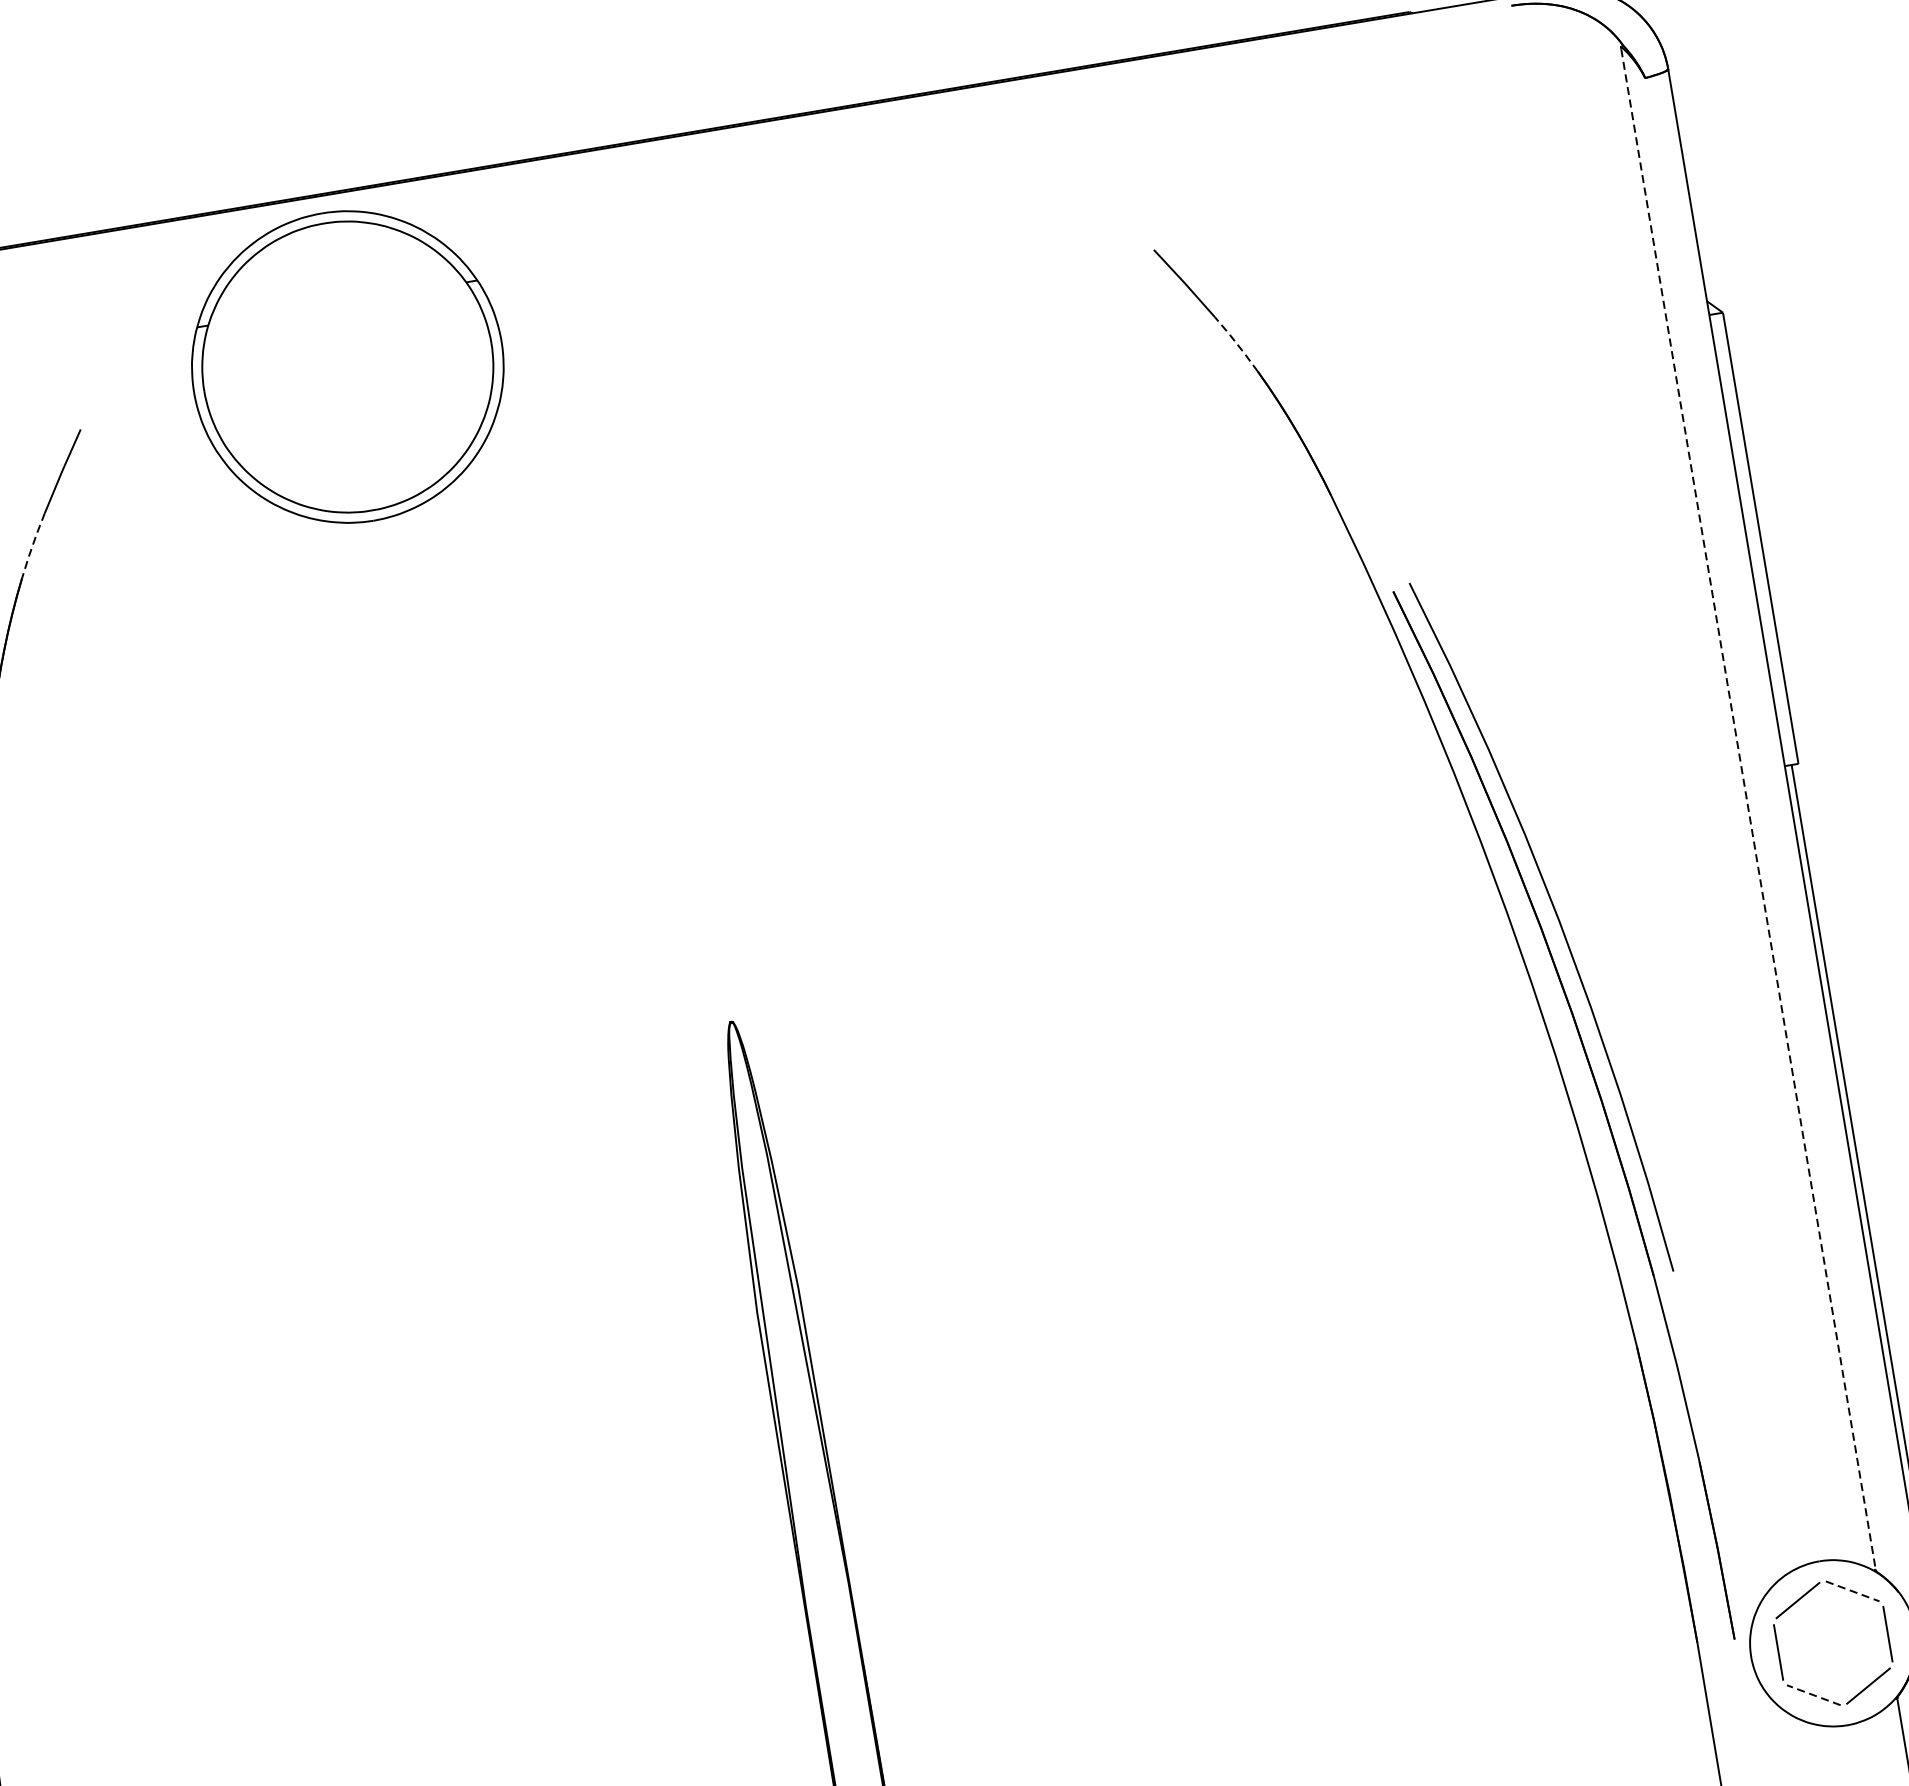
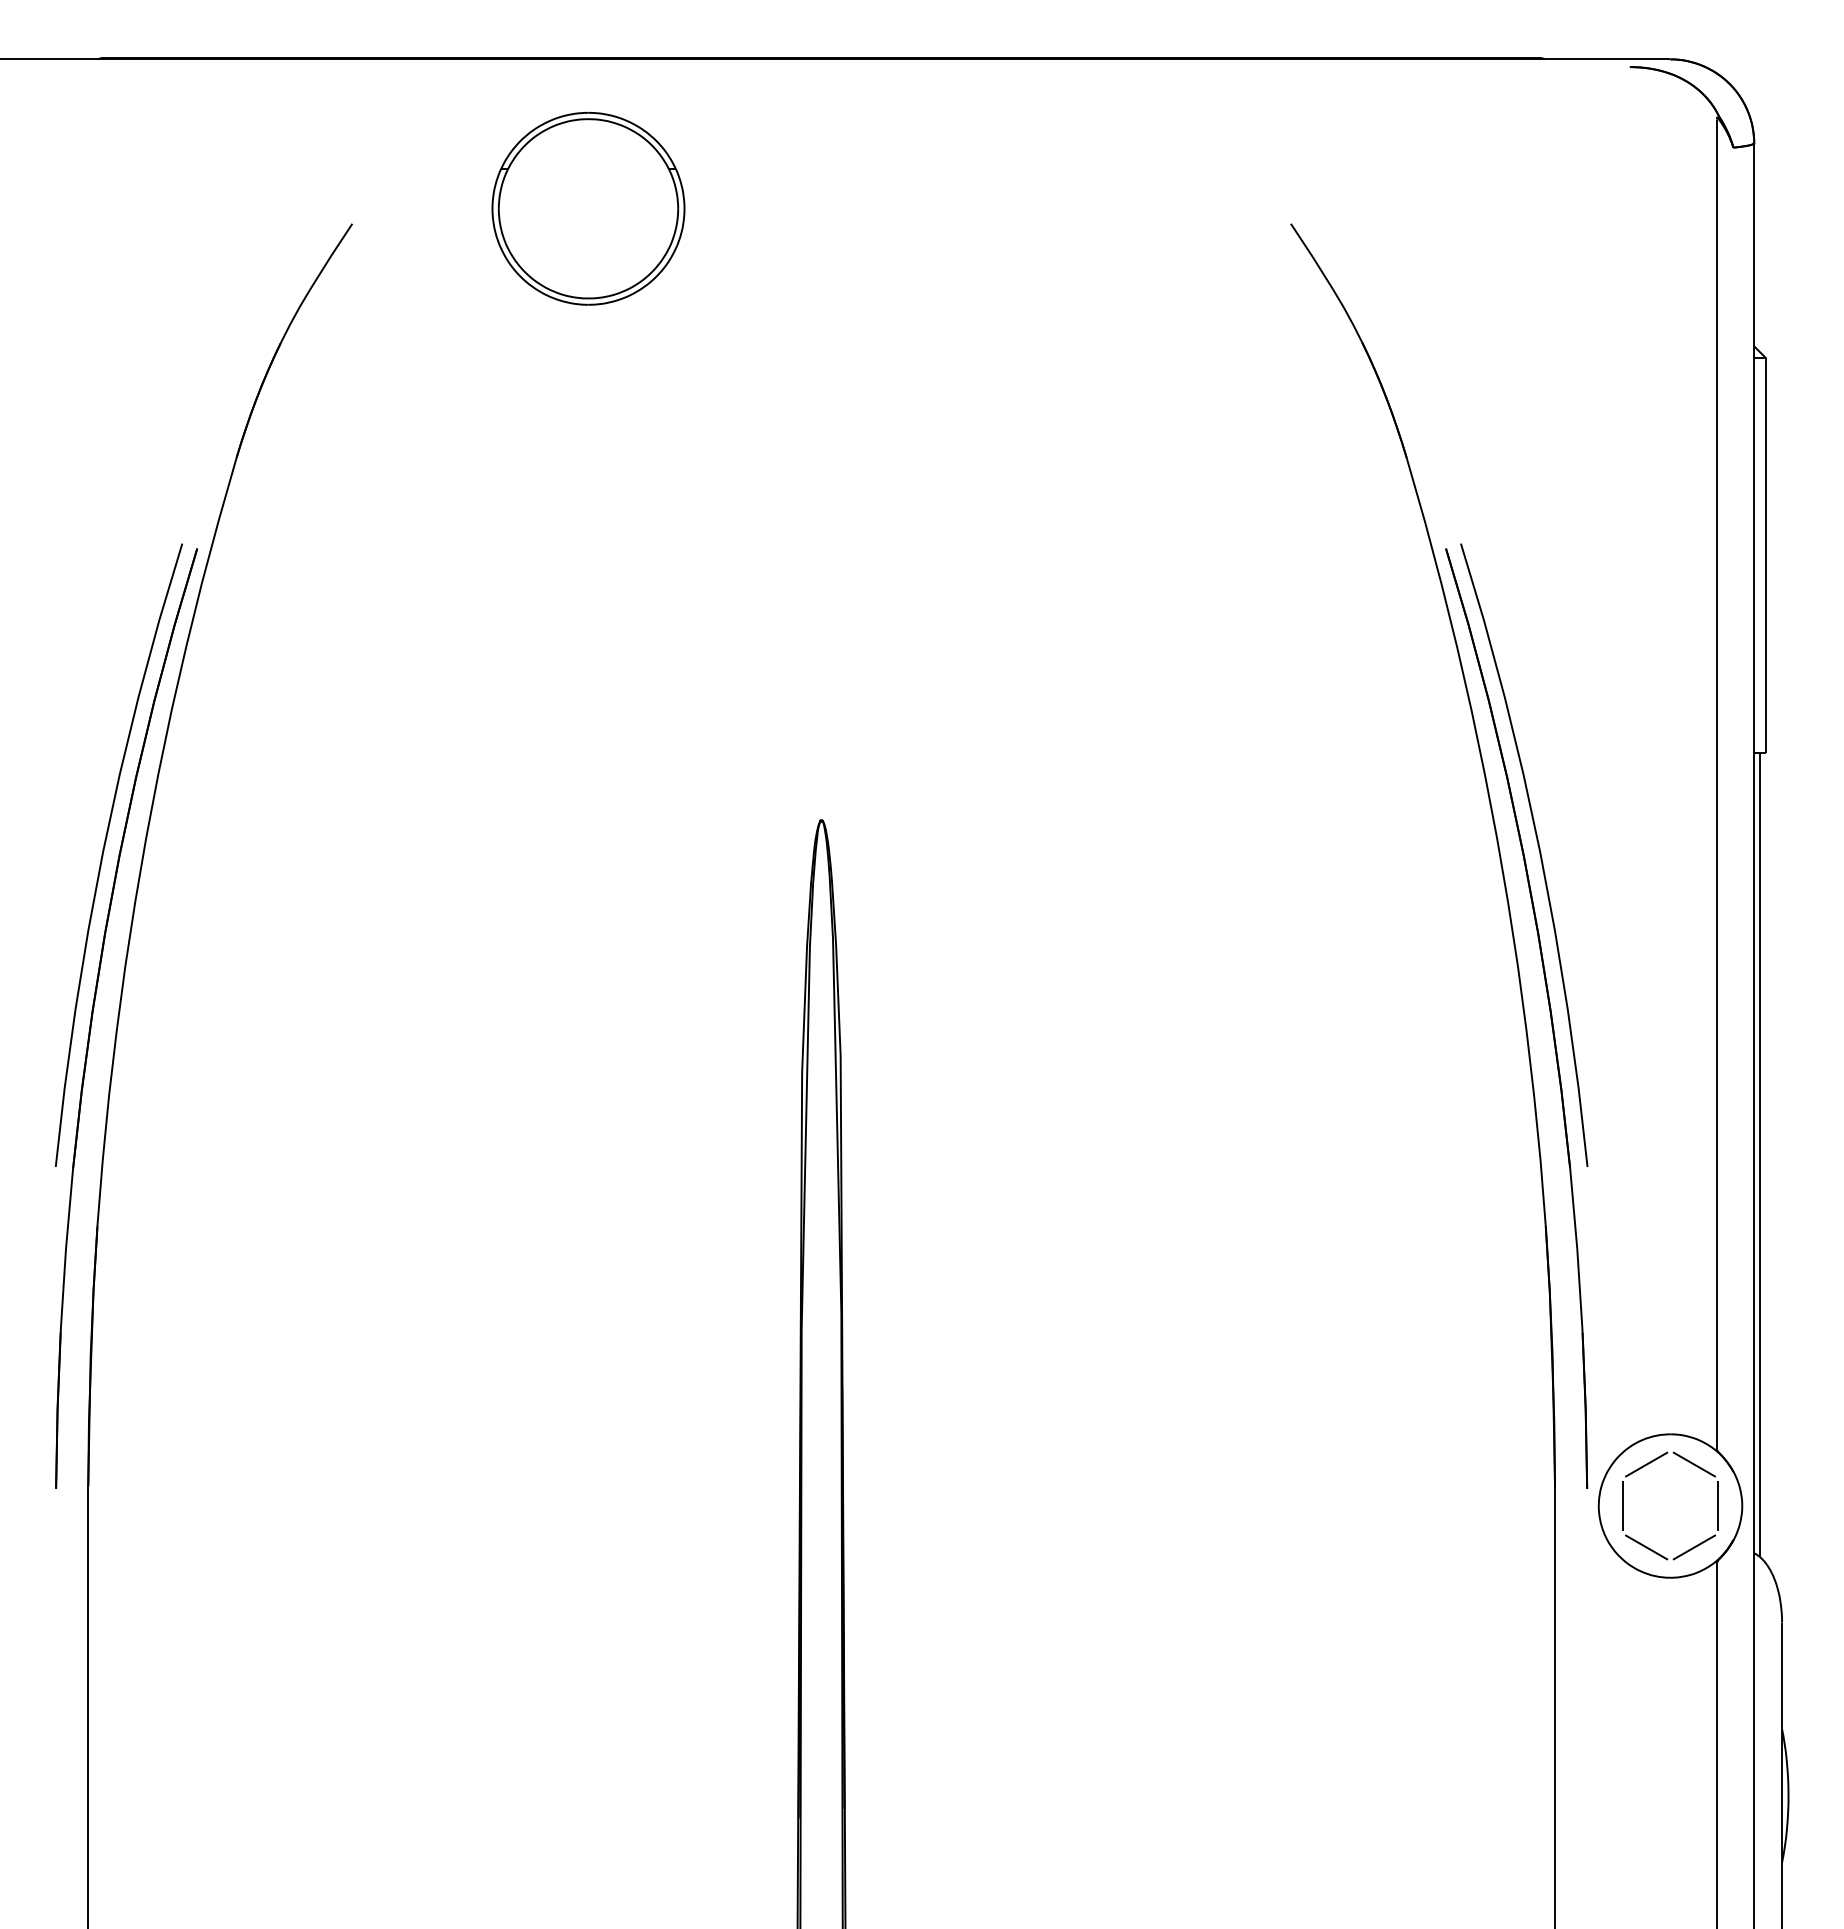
line: (1237, 343) -> (1348, 315), dashed -> solid
part: (347, 366) -> (588, 208), size x0.71
line: (32, 545) -> (294, 315), dashed -> solid
line: (1748, 809) -> (1717, 784), dashed -> solid
line: (1852, 1591) -> (1694, 1464), dashed -> solid
line: (1813, 1695) -> (1646, 1547), dashed -> solid

